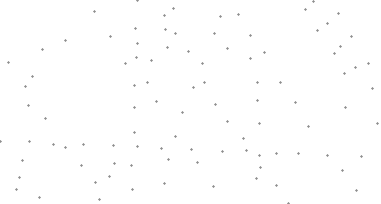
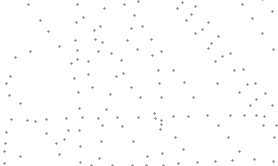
part: (140, 83) -> (81, 76), size x1.6
part: (251, 159) -> (157, 121), size x0.6

